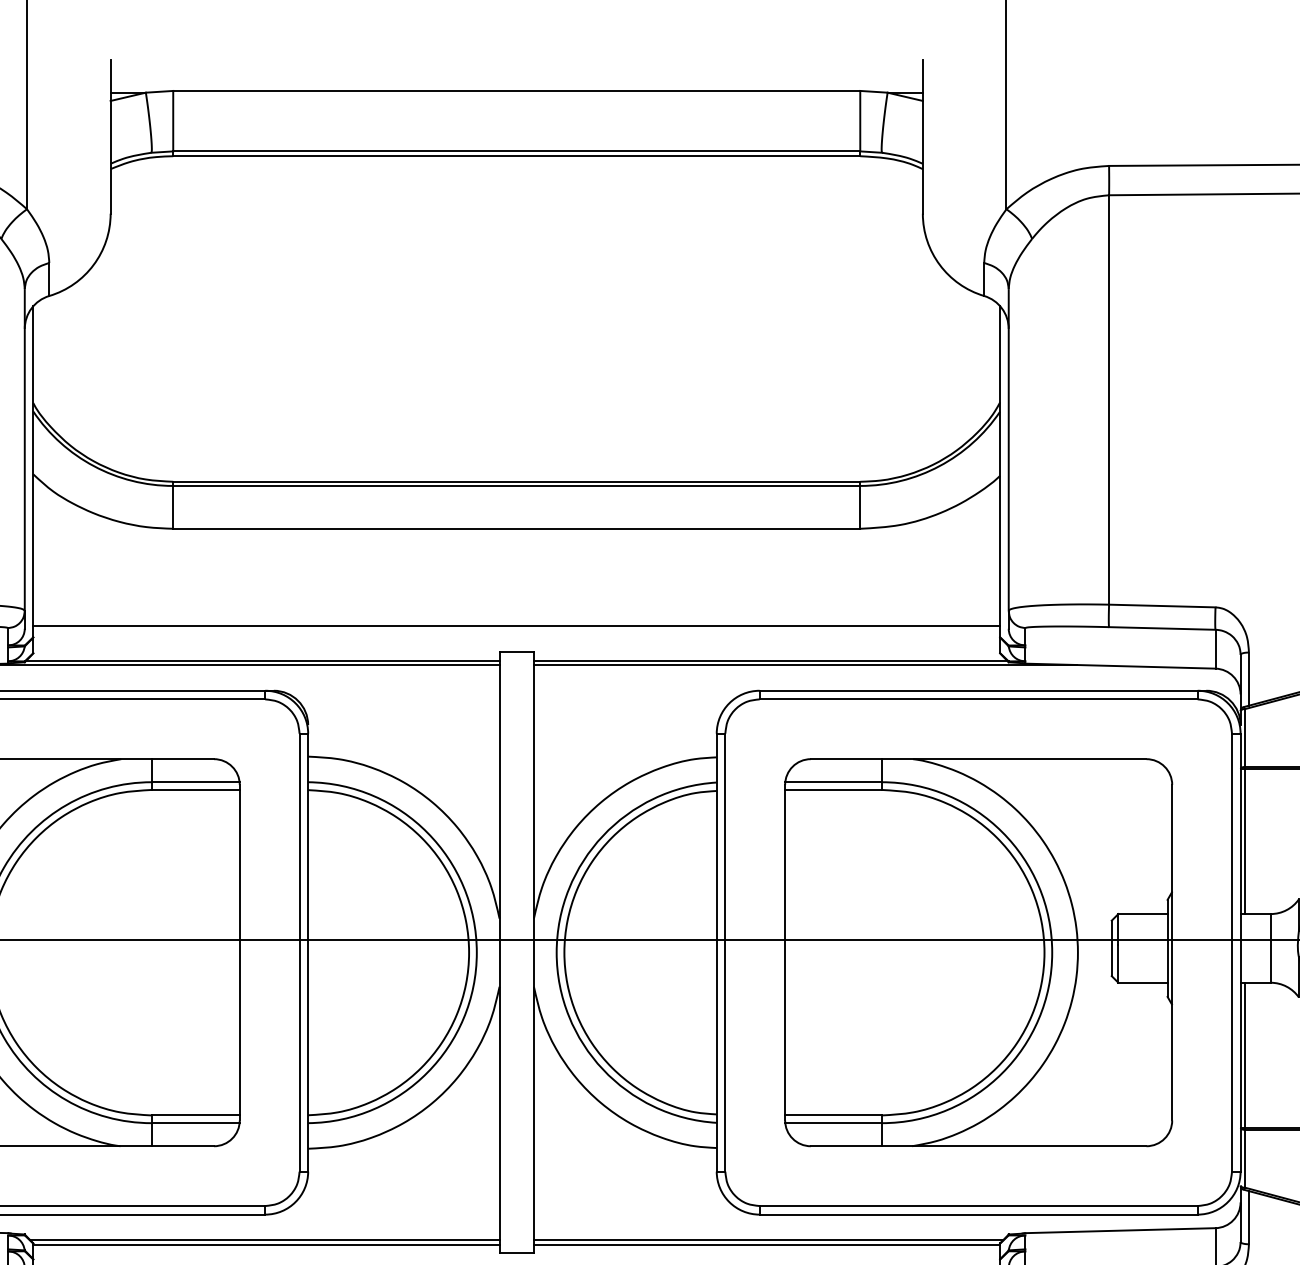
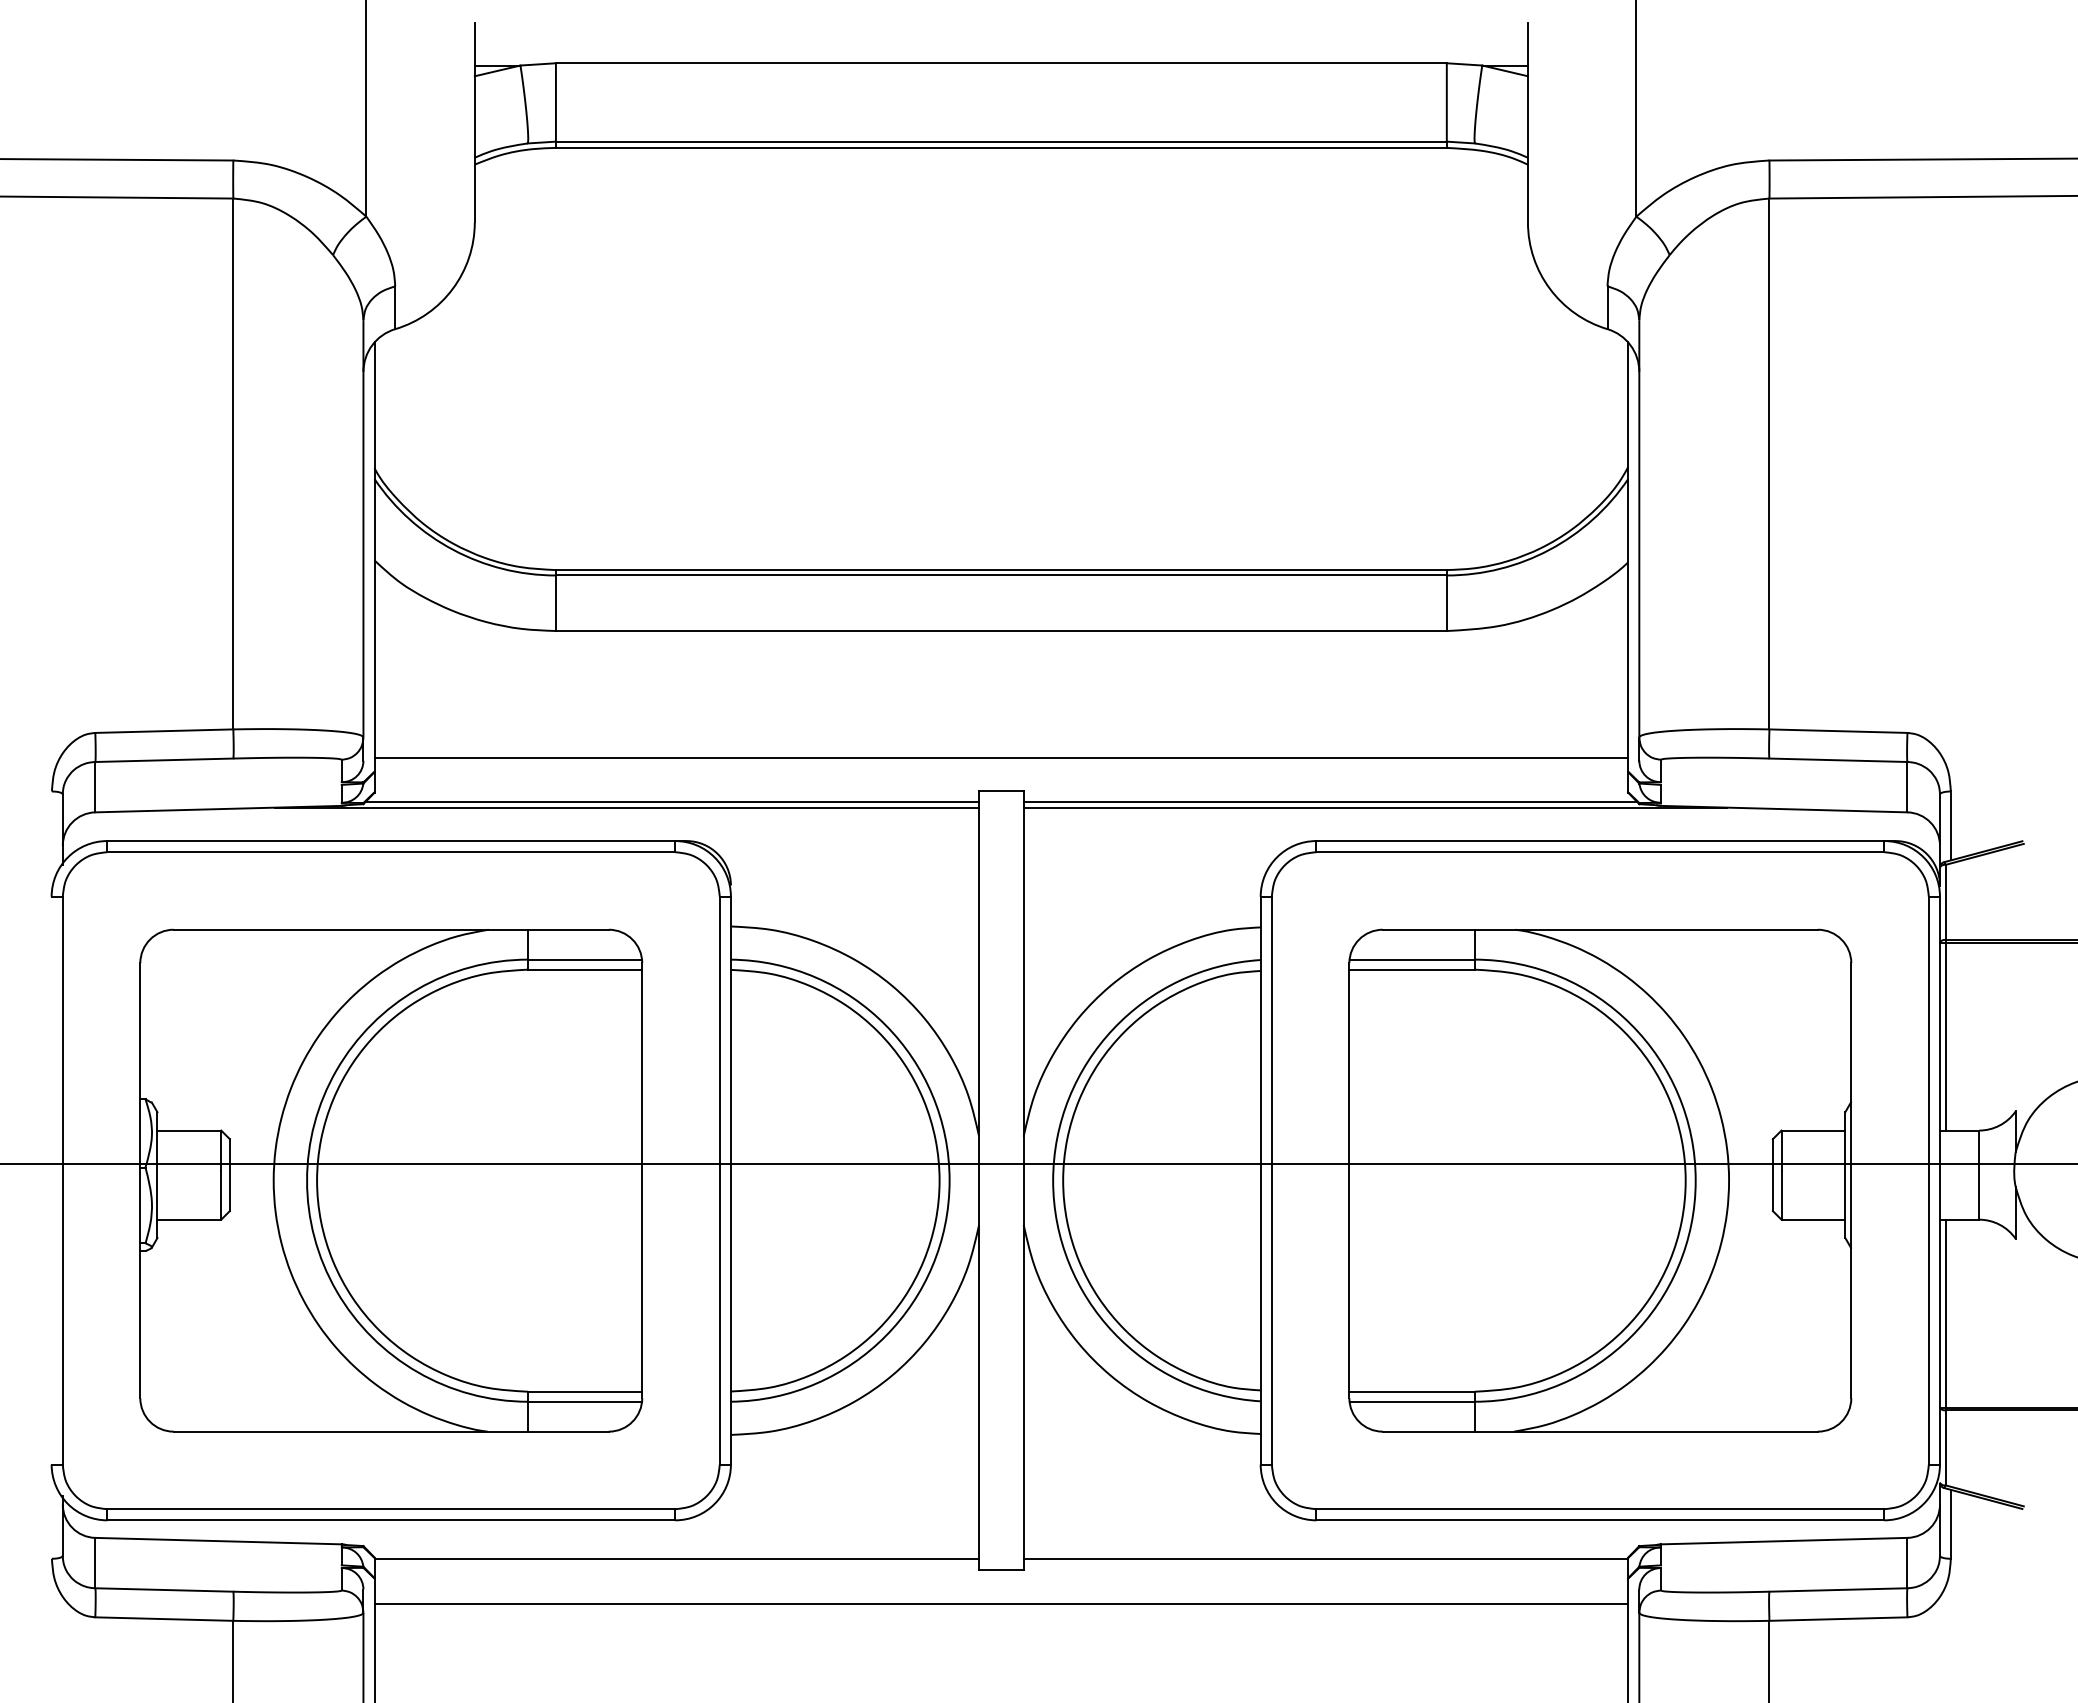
line: (264, 1240) -> (674, 1553), removed
line: (768, 1240) -> (1327, 1553), removed

